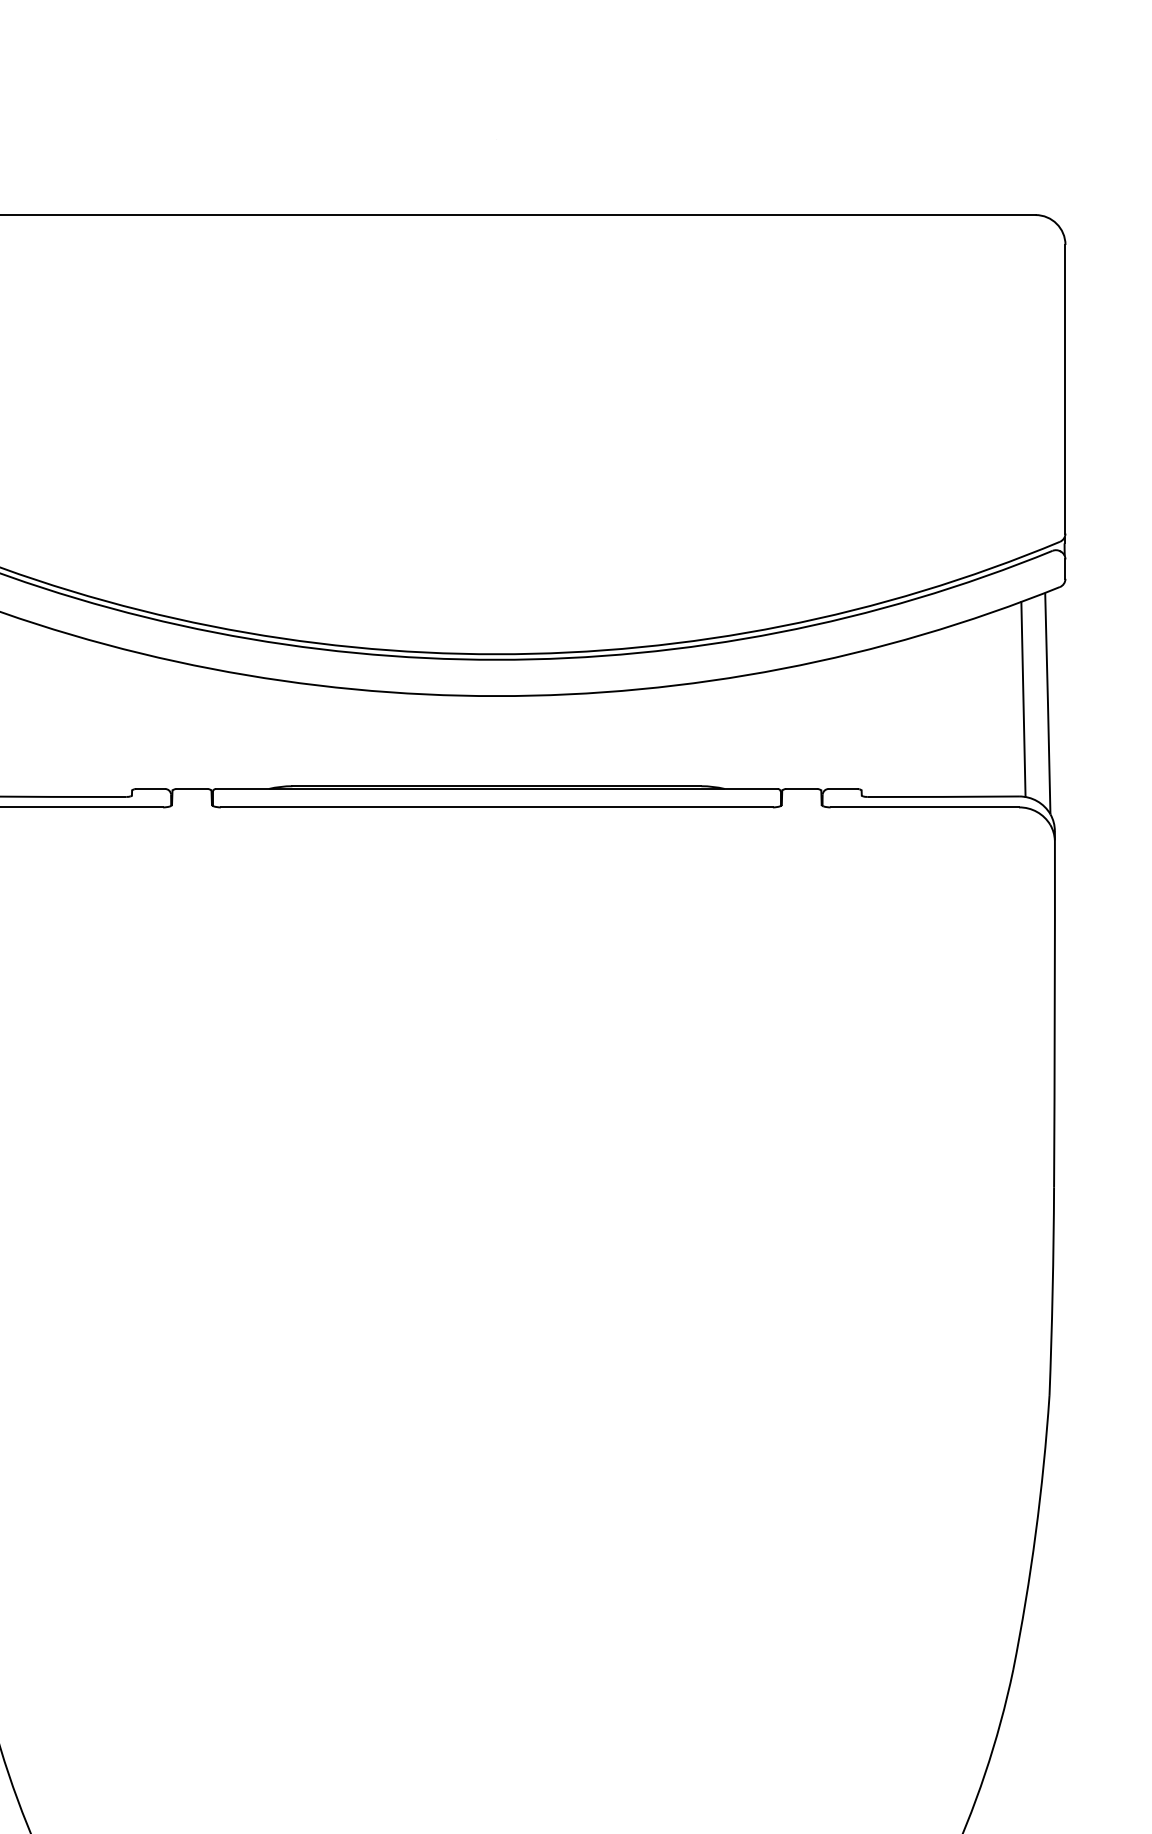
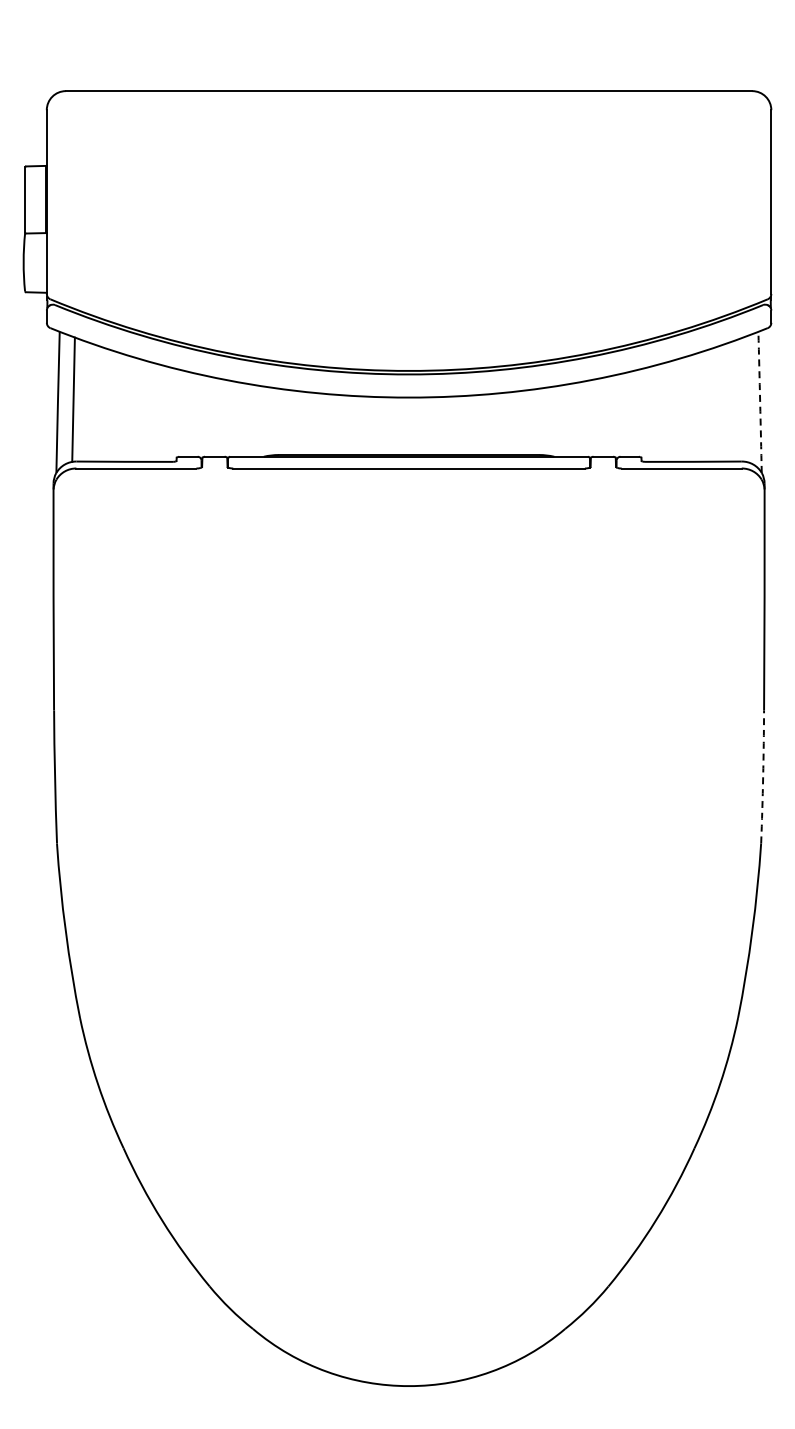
line: (1023, 699) -> (744, 399), removed
arc: (1048, 703) -> (760, 402), solid -> dashed
arc: (1053, 1290) -> (763, 776), solid -> dashed

